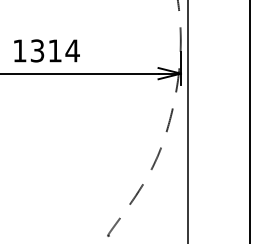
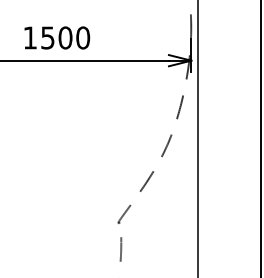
text: (56, 50) -> (66, 37), 1314 -> 1500

